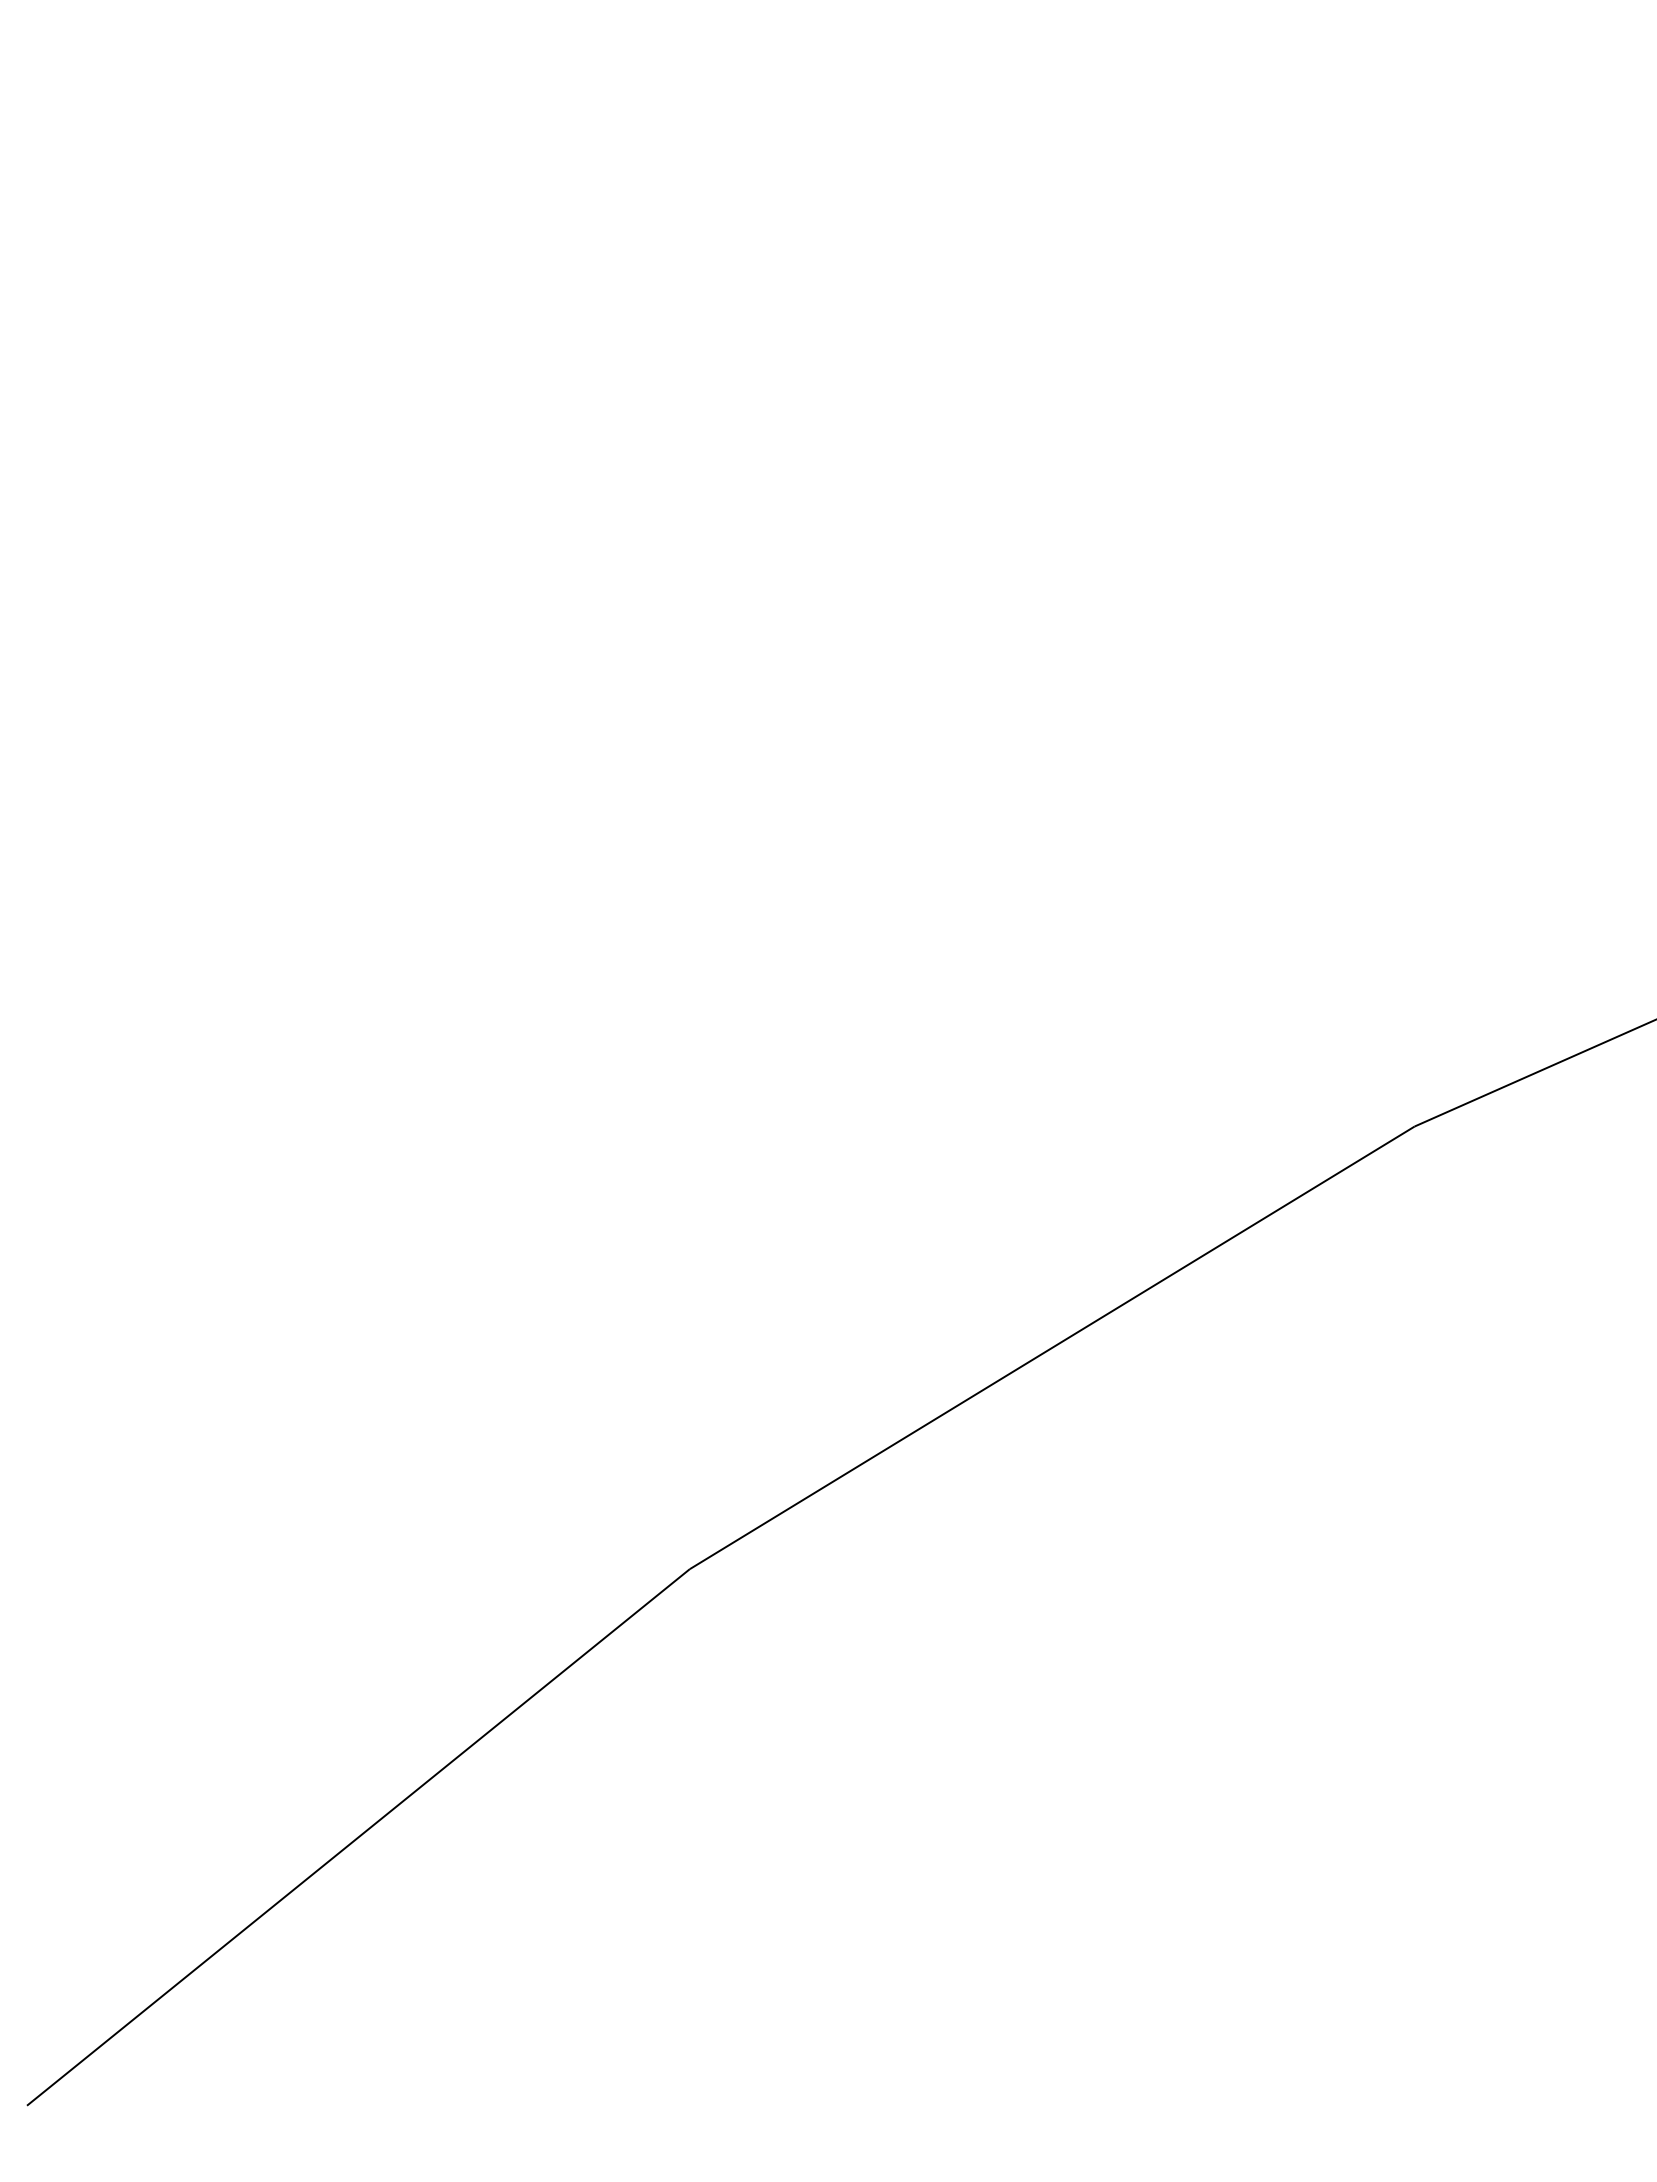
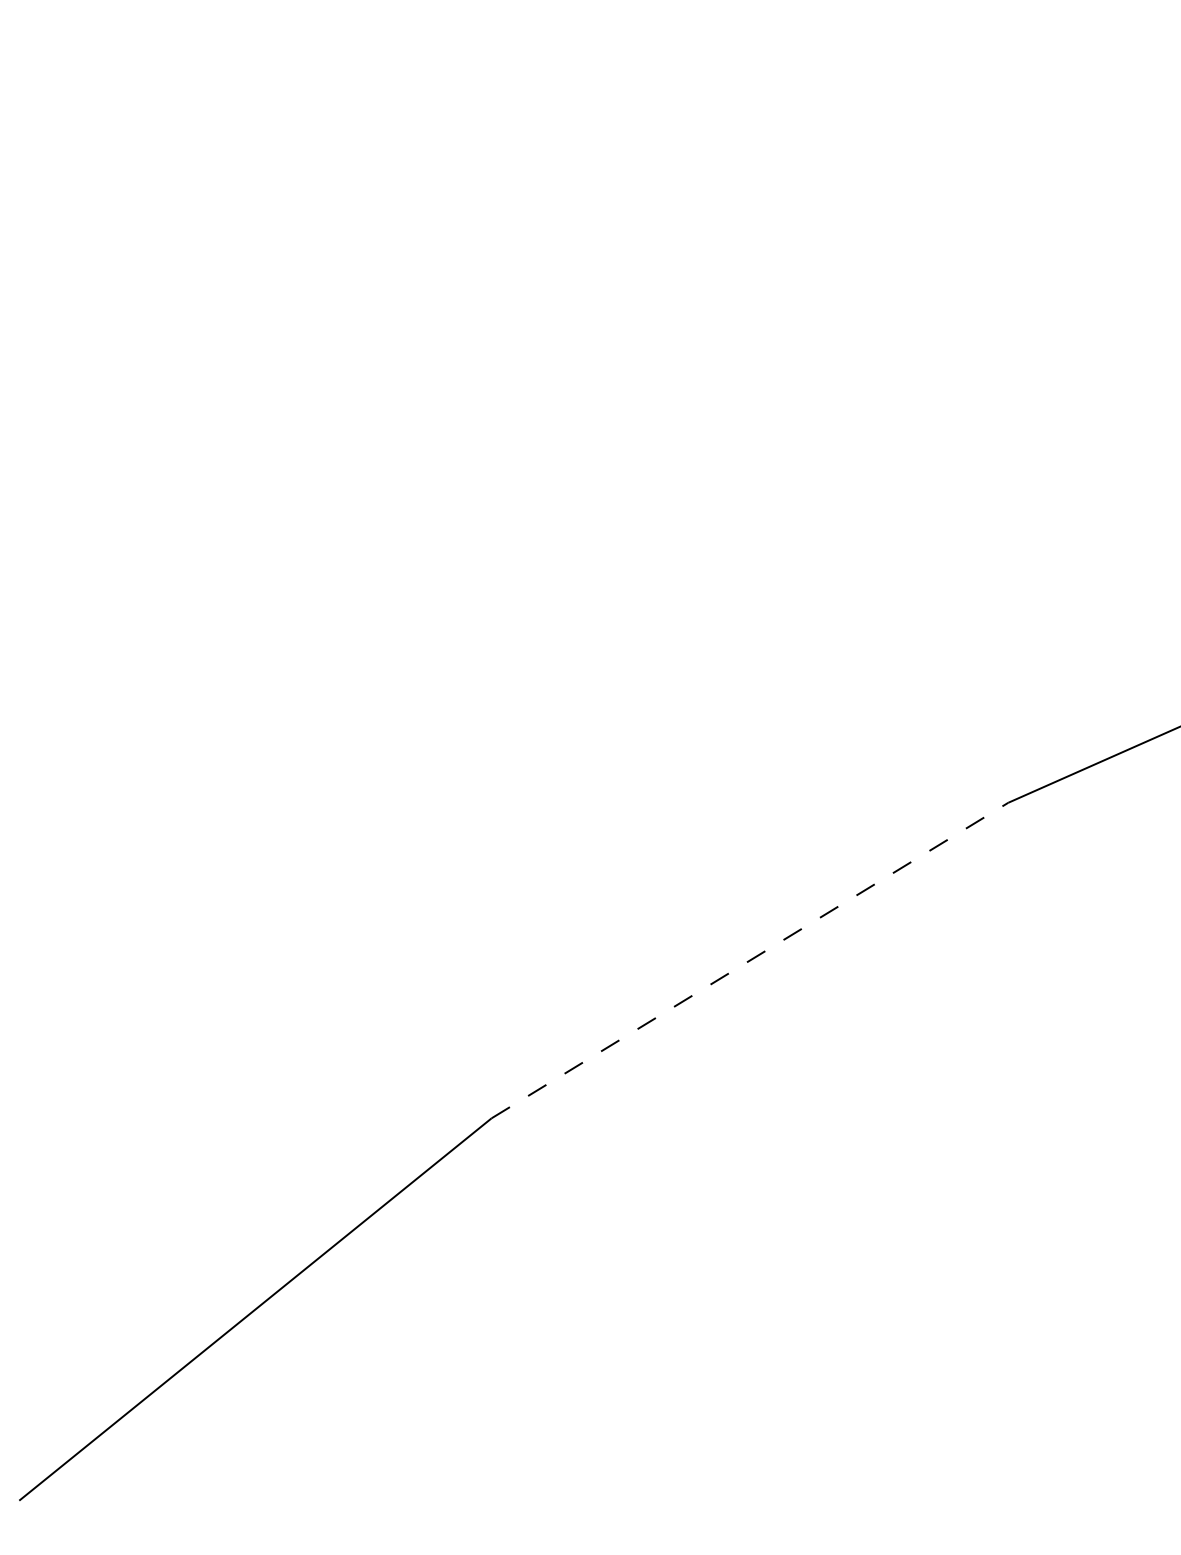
line: (1052, 1347) -> (750, 960), solid -> dashed

